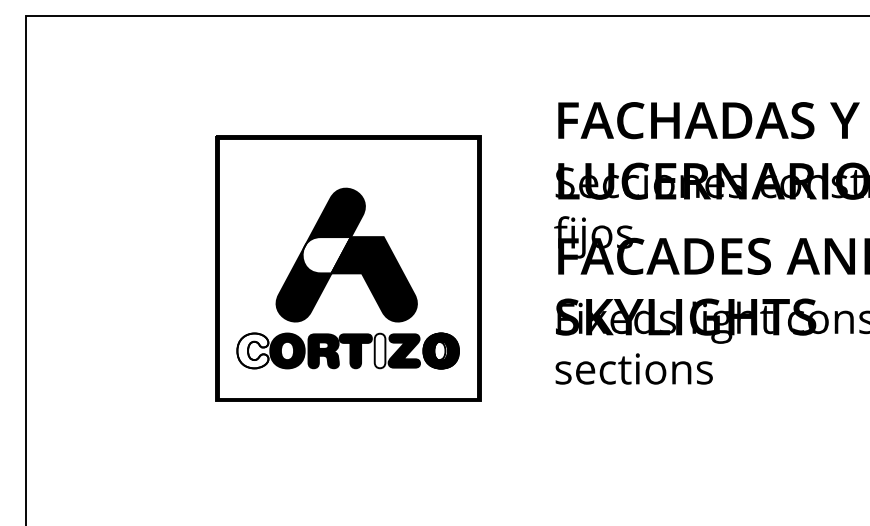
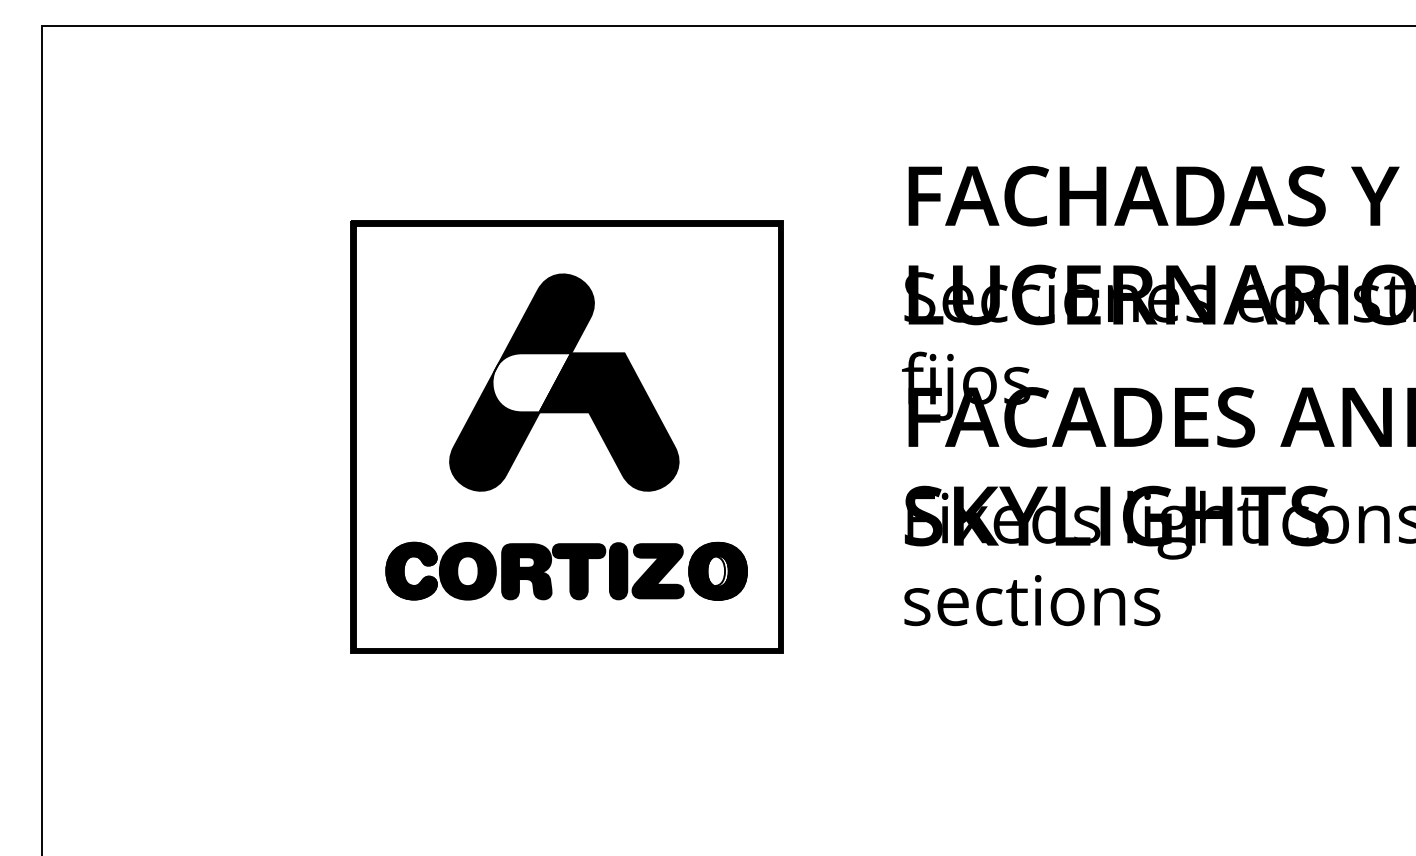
part: (346, 254) -> (563, 381), moved
fill: (252, 350) -> (410, 570), added
fill: (379, 350) -> (617, 570), added

